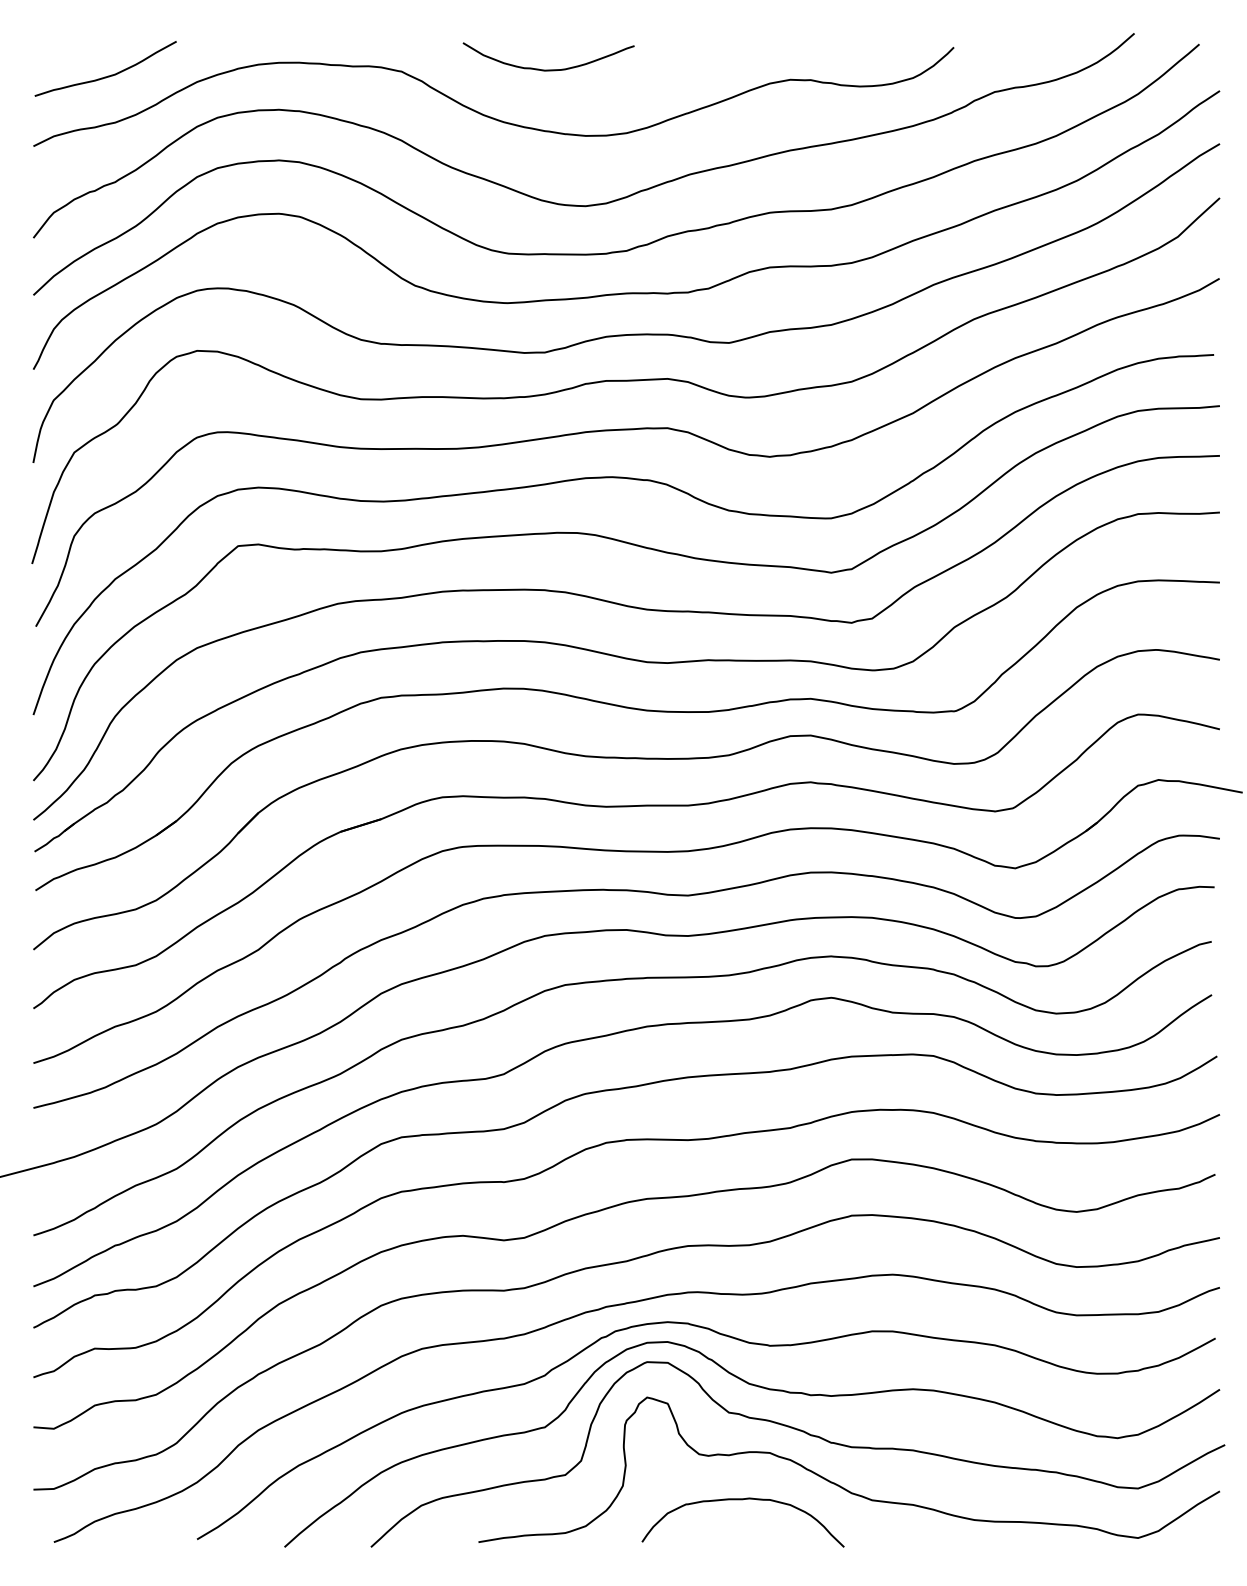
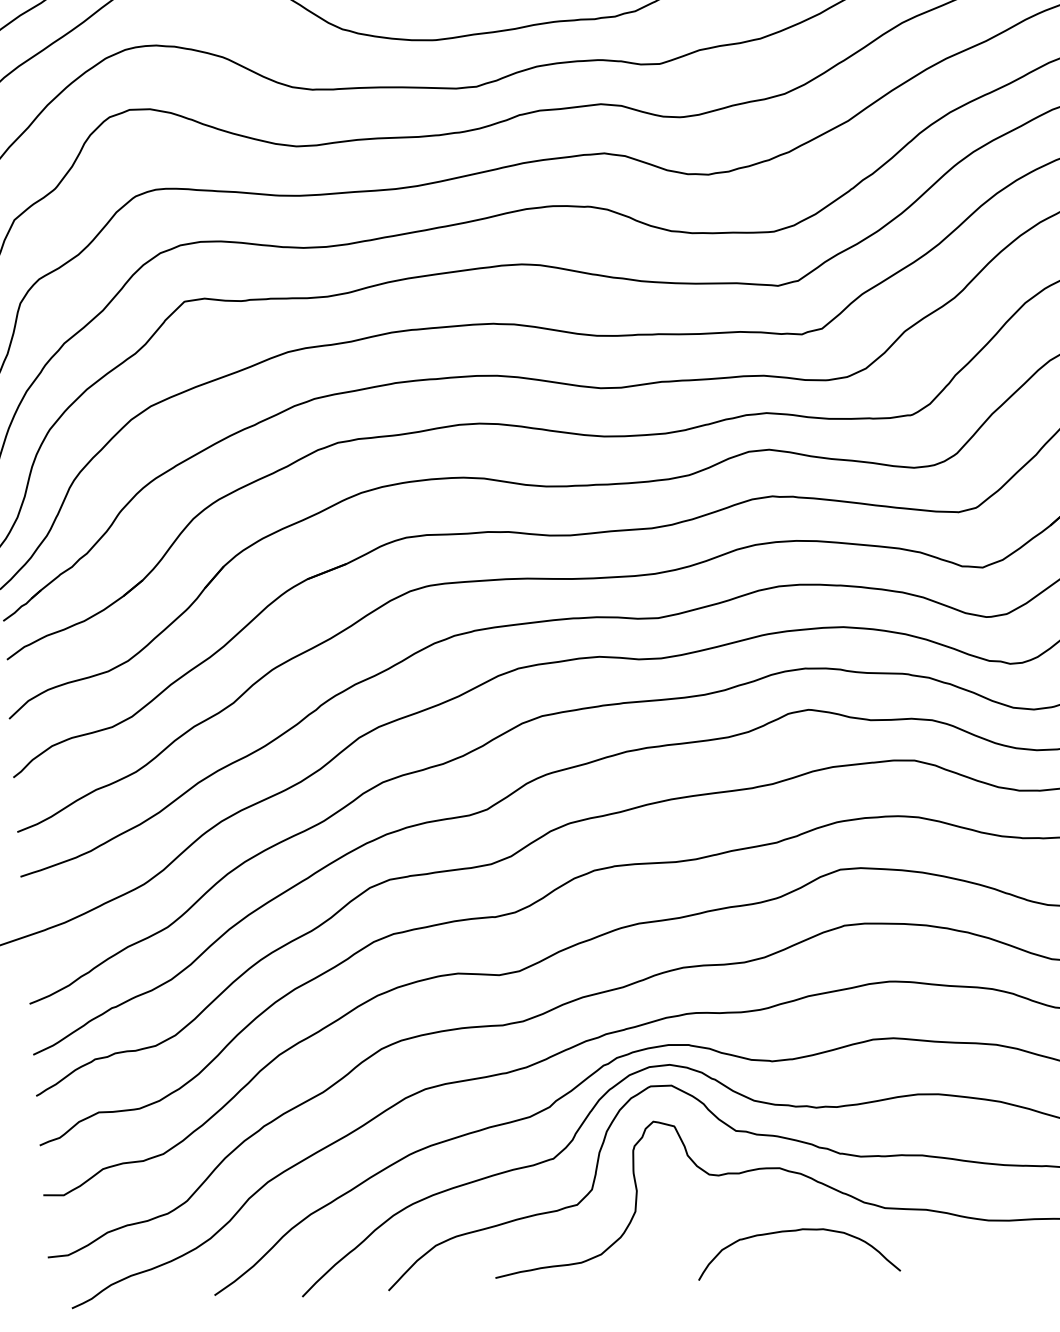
curve: (742, 1500) -> (795, 1231), moved

